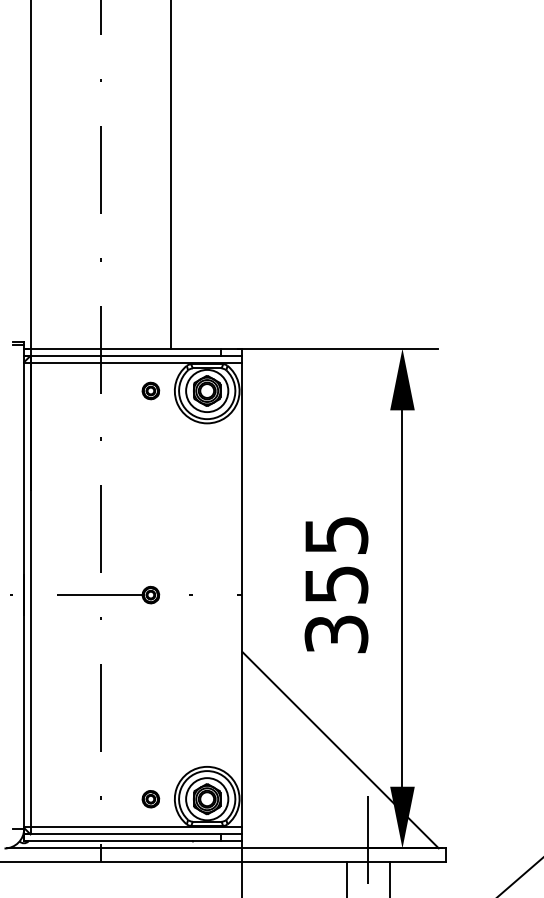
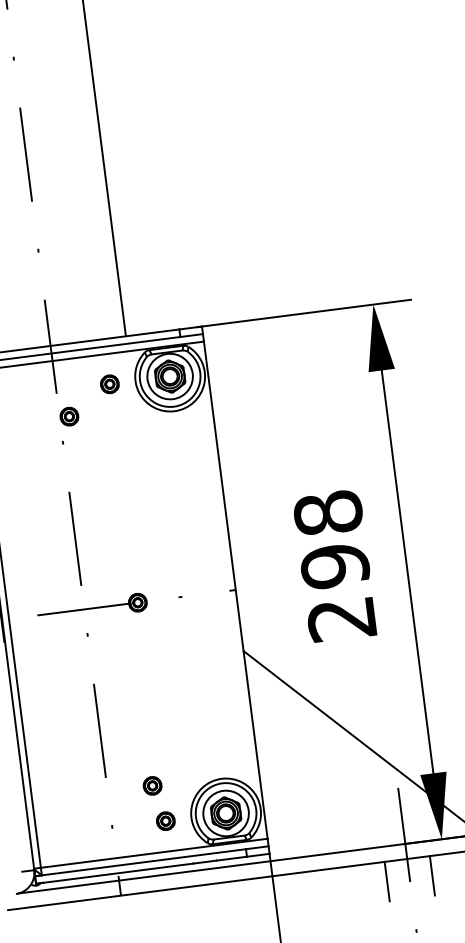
part: (109, 415) -> (68, 416), added
text: (336, 584) -> (335, 565), 355 -> 298
part: (142, 765) -> (152, 786), added

